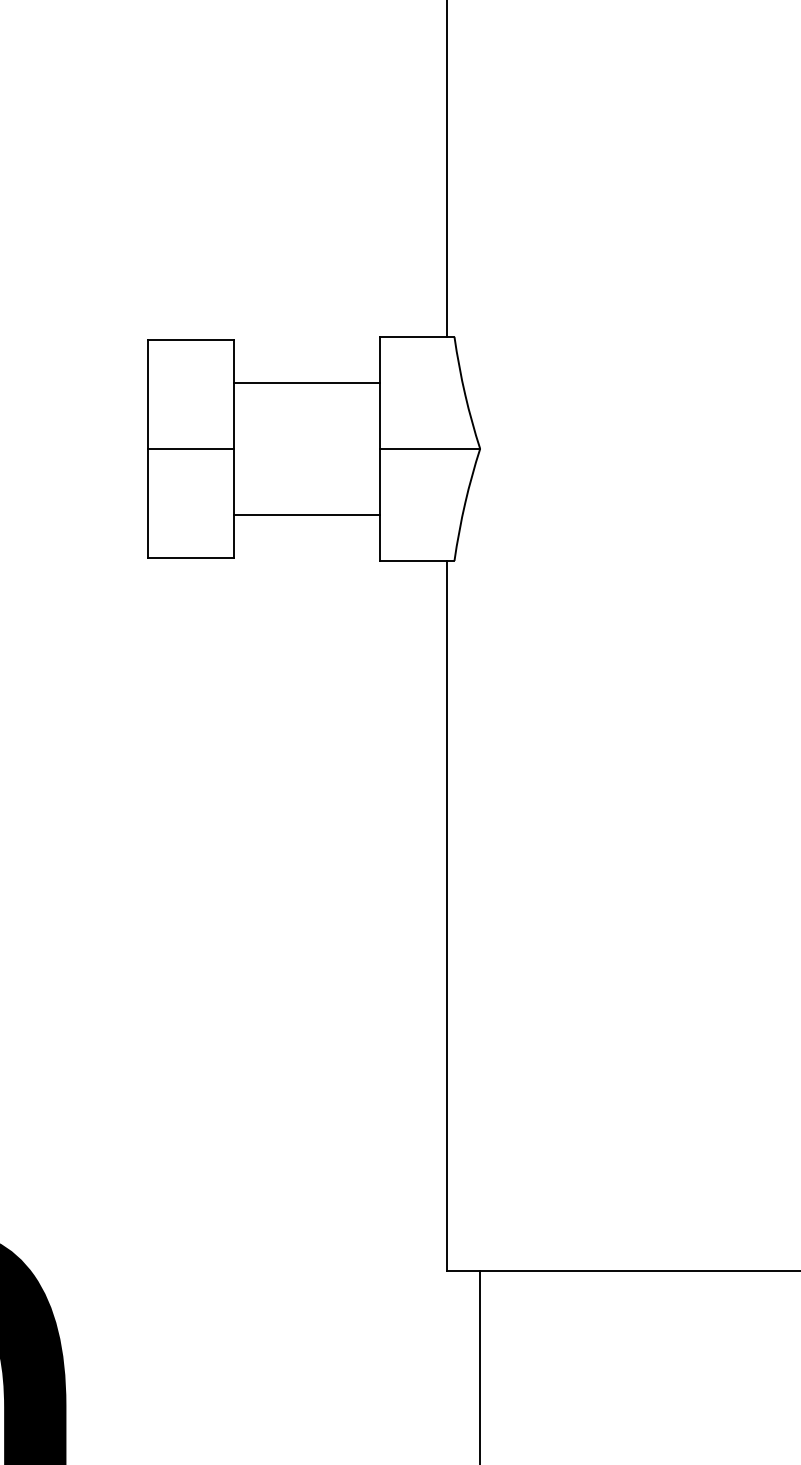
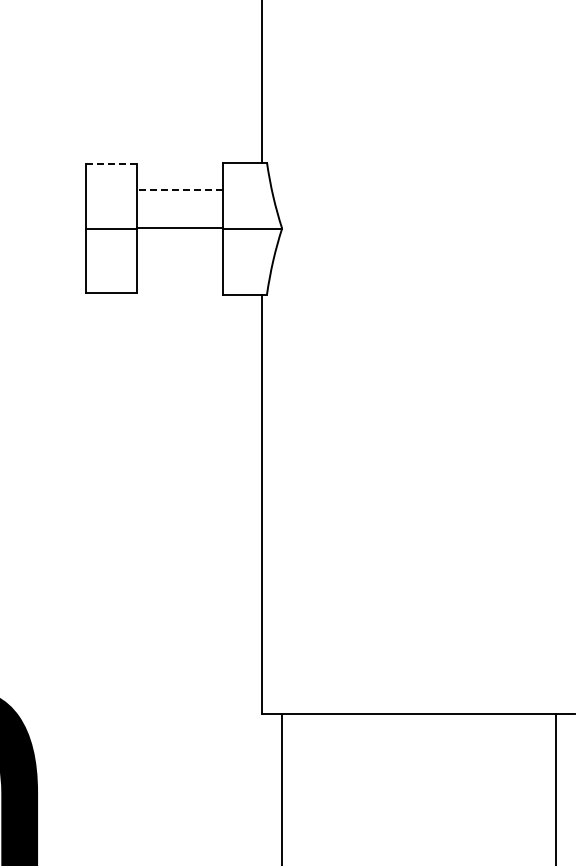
line: (190, 340) -> (111, 164), solid -> dashed
line: (306, 382) -> (179, 189), solid -> dashed
line: (307, 514) -> (180, 227), moved

